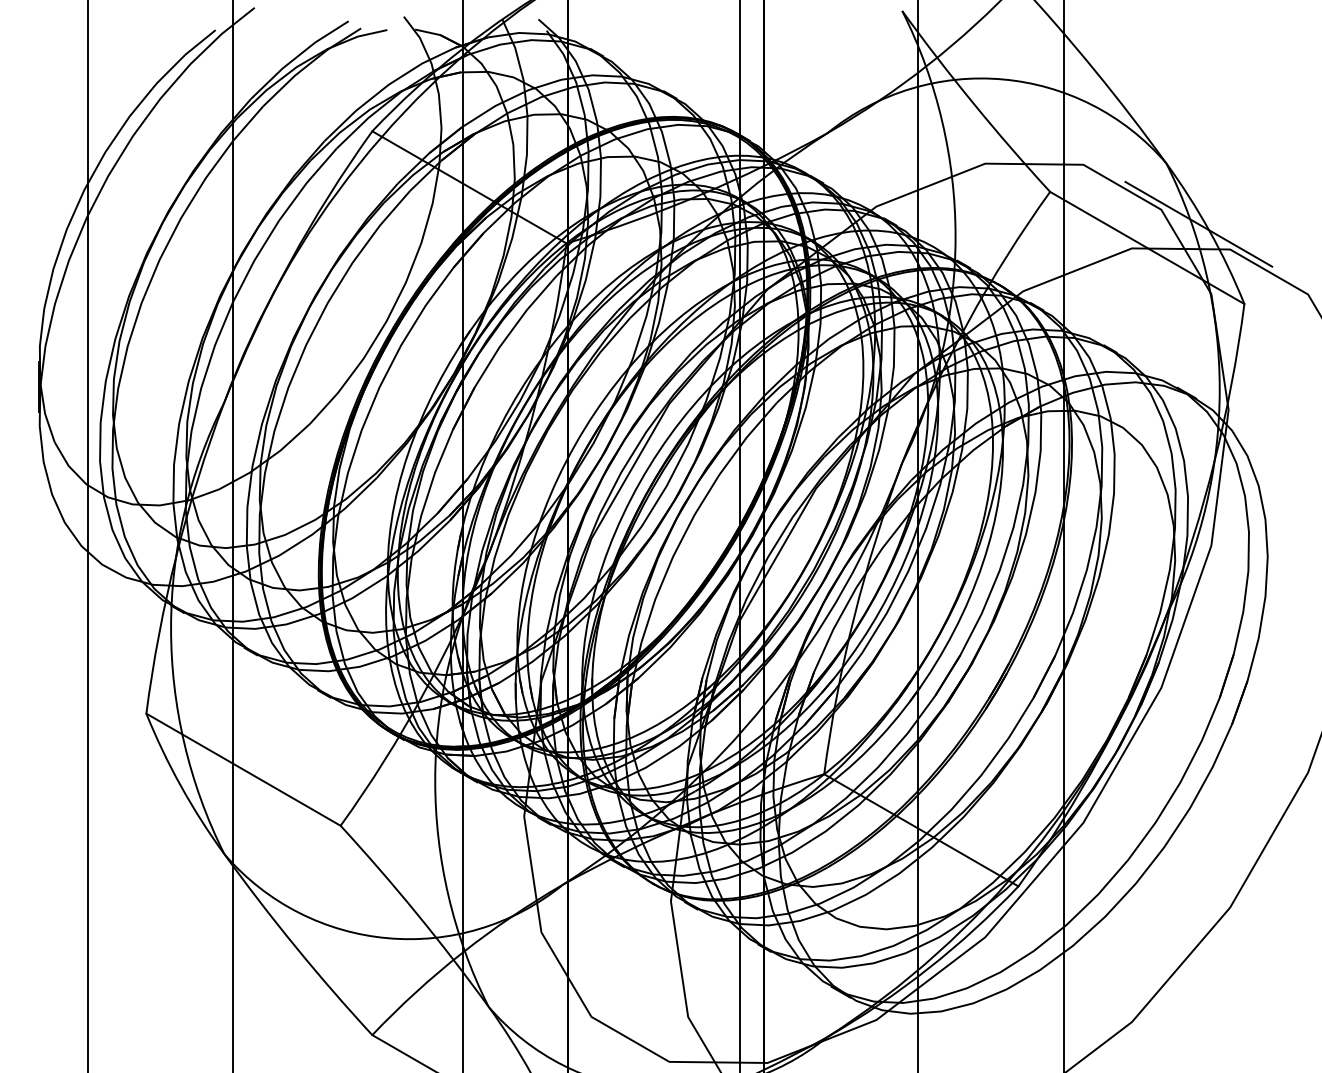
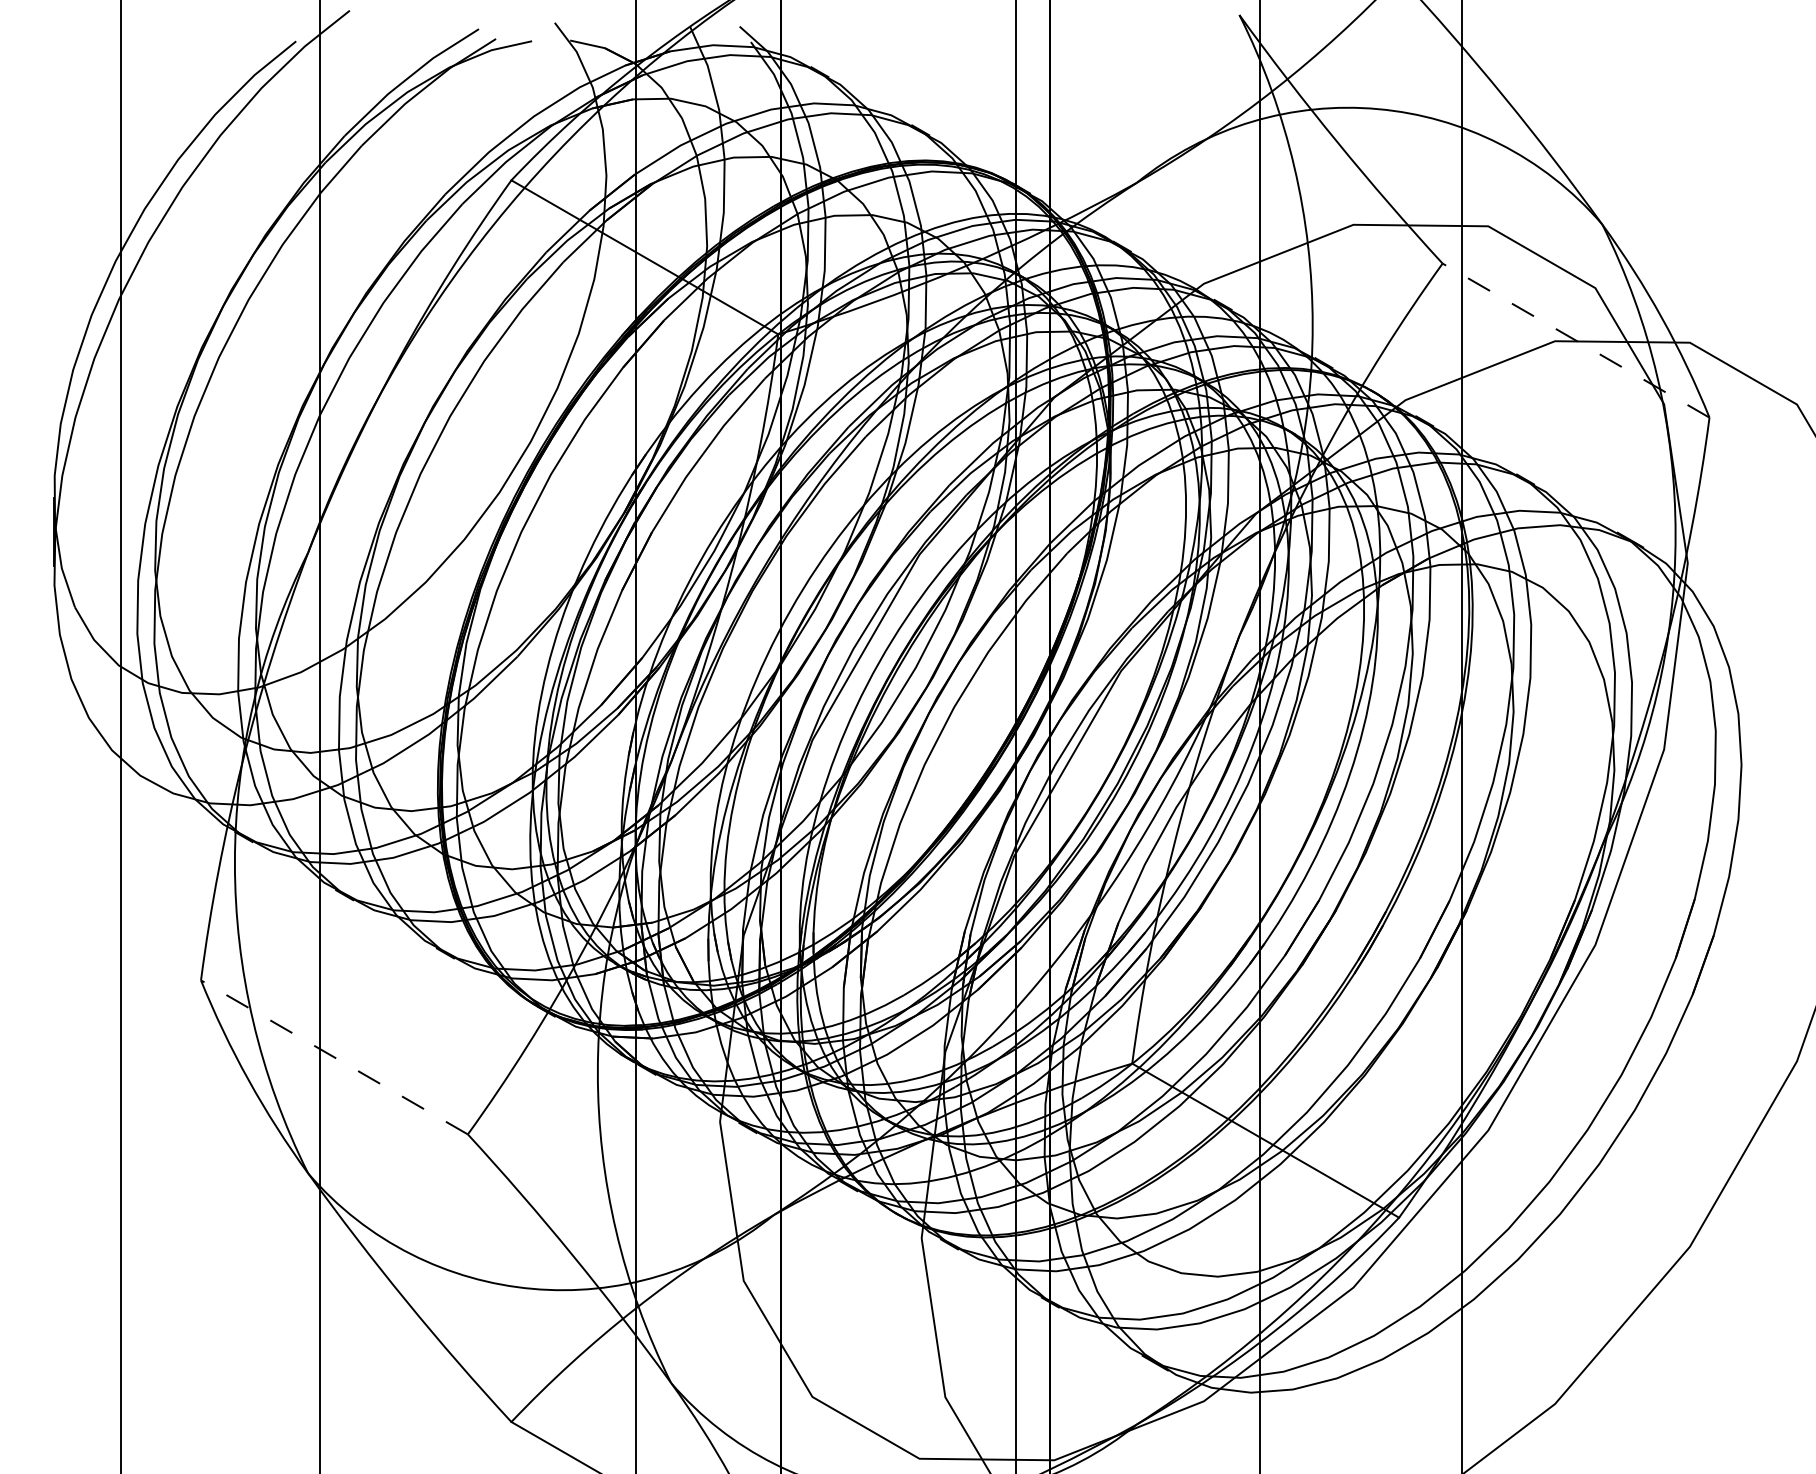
line: (1198, 223) -> (1646, 307), removed
line: (1146, 247) -> (1575, 340), solid -> dashed
line: (243, 769) -> (334, 1057), solid -> dashed

